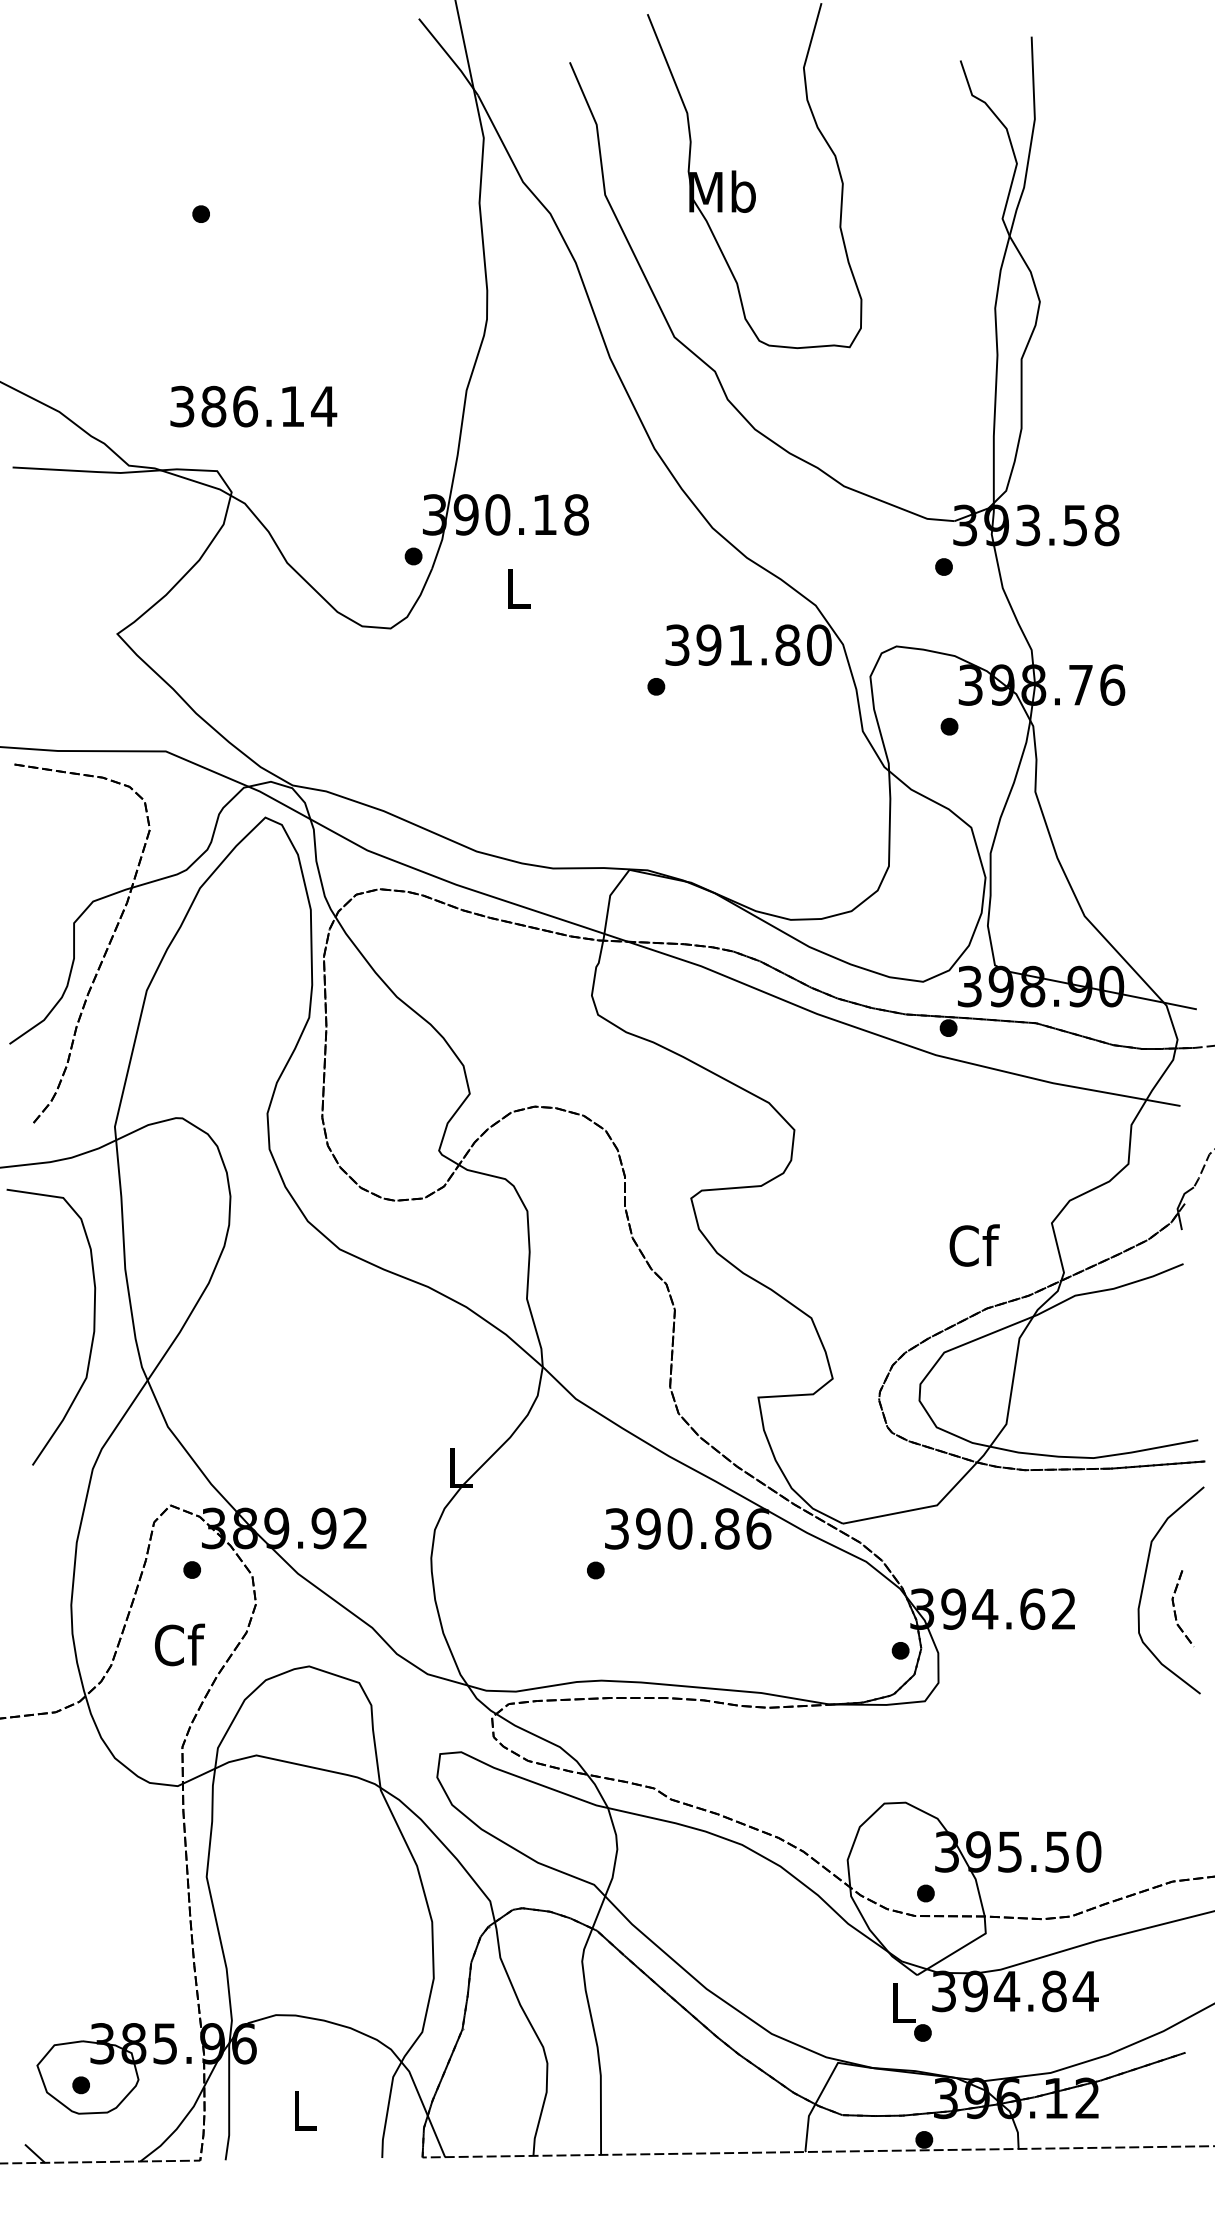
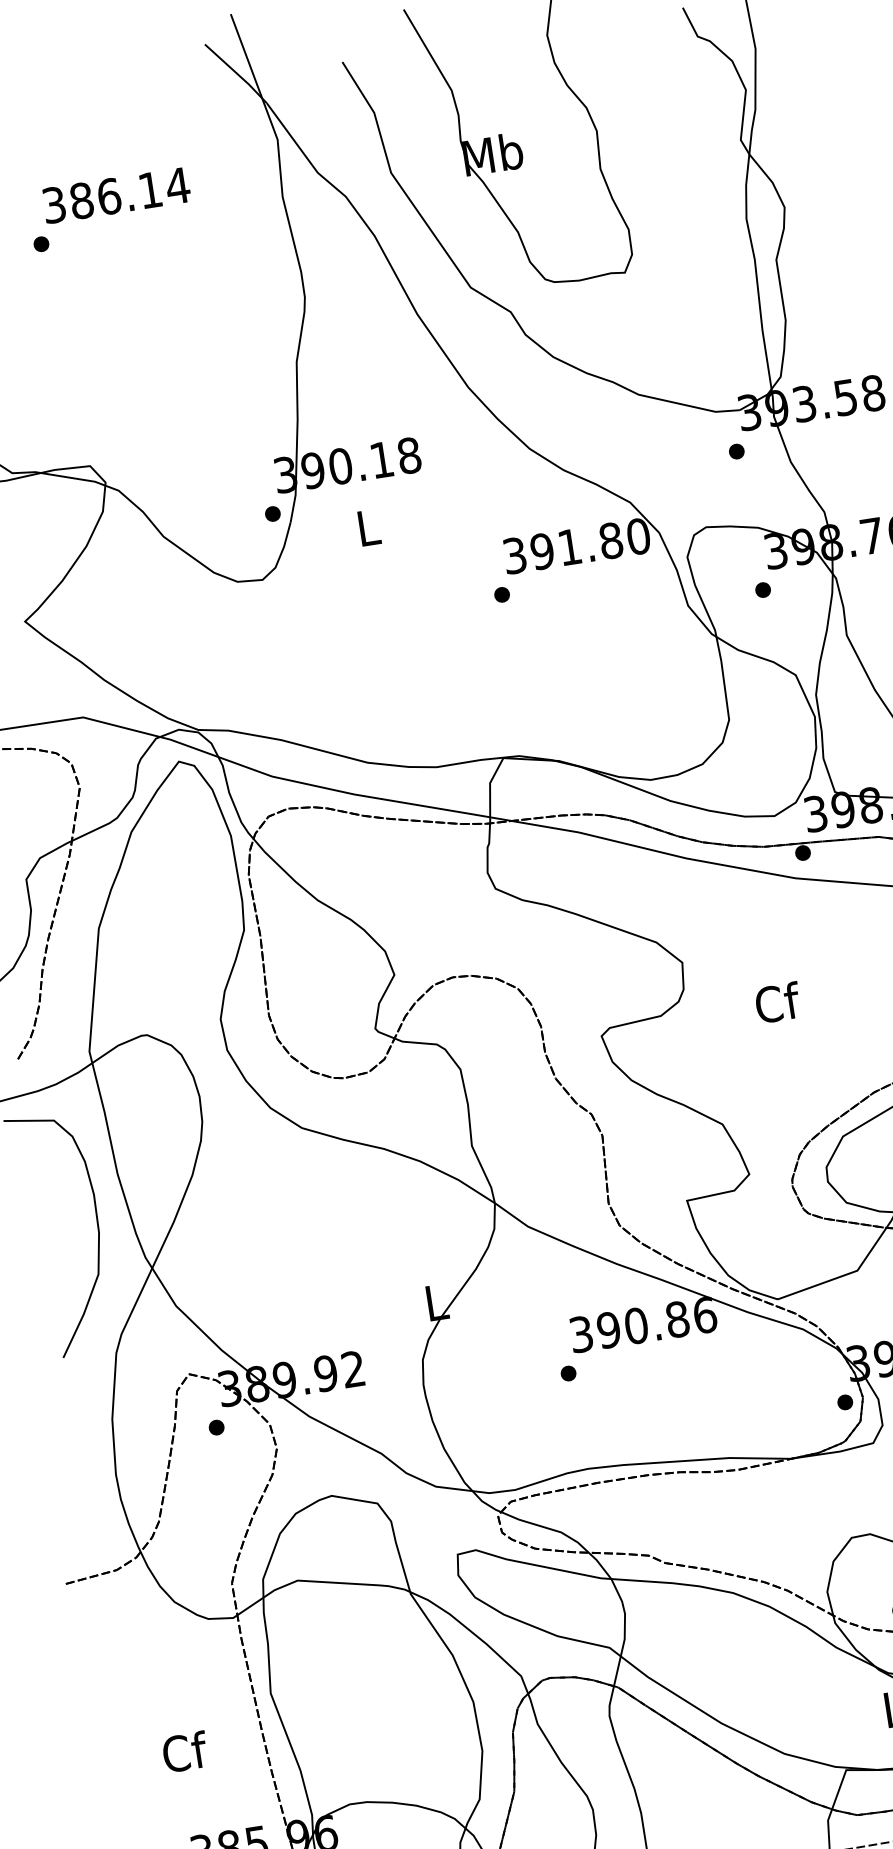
text: (253, 406) -> (116, 195), moved
text: (974, 1245) -> (777, 1002), moved
text: (179, 1644) -> (184, 1751), moved

